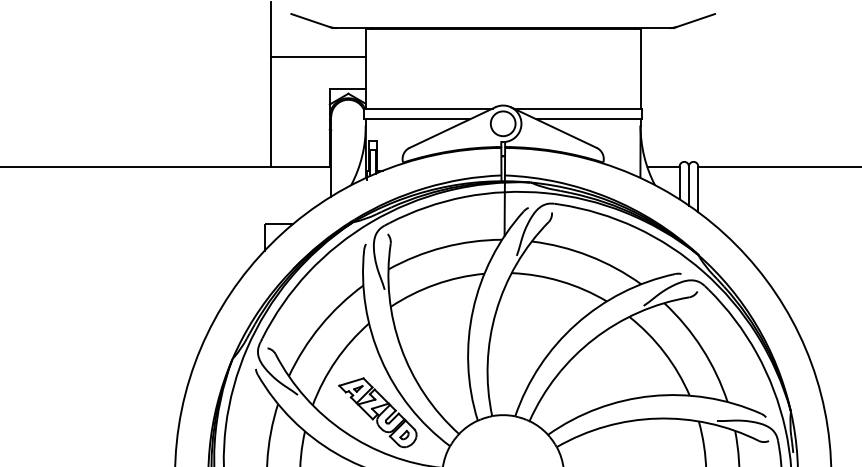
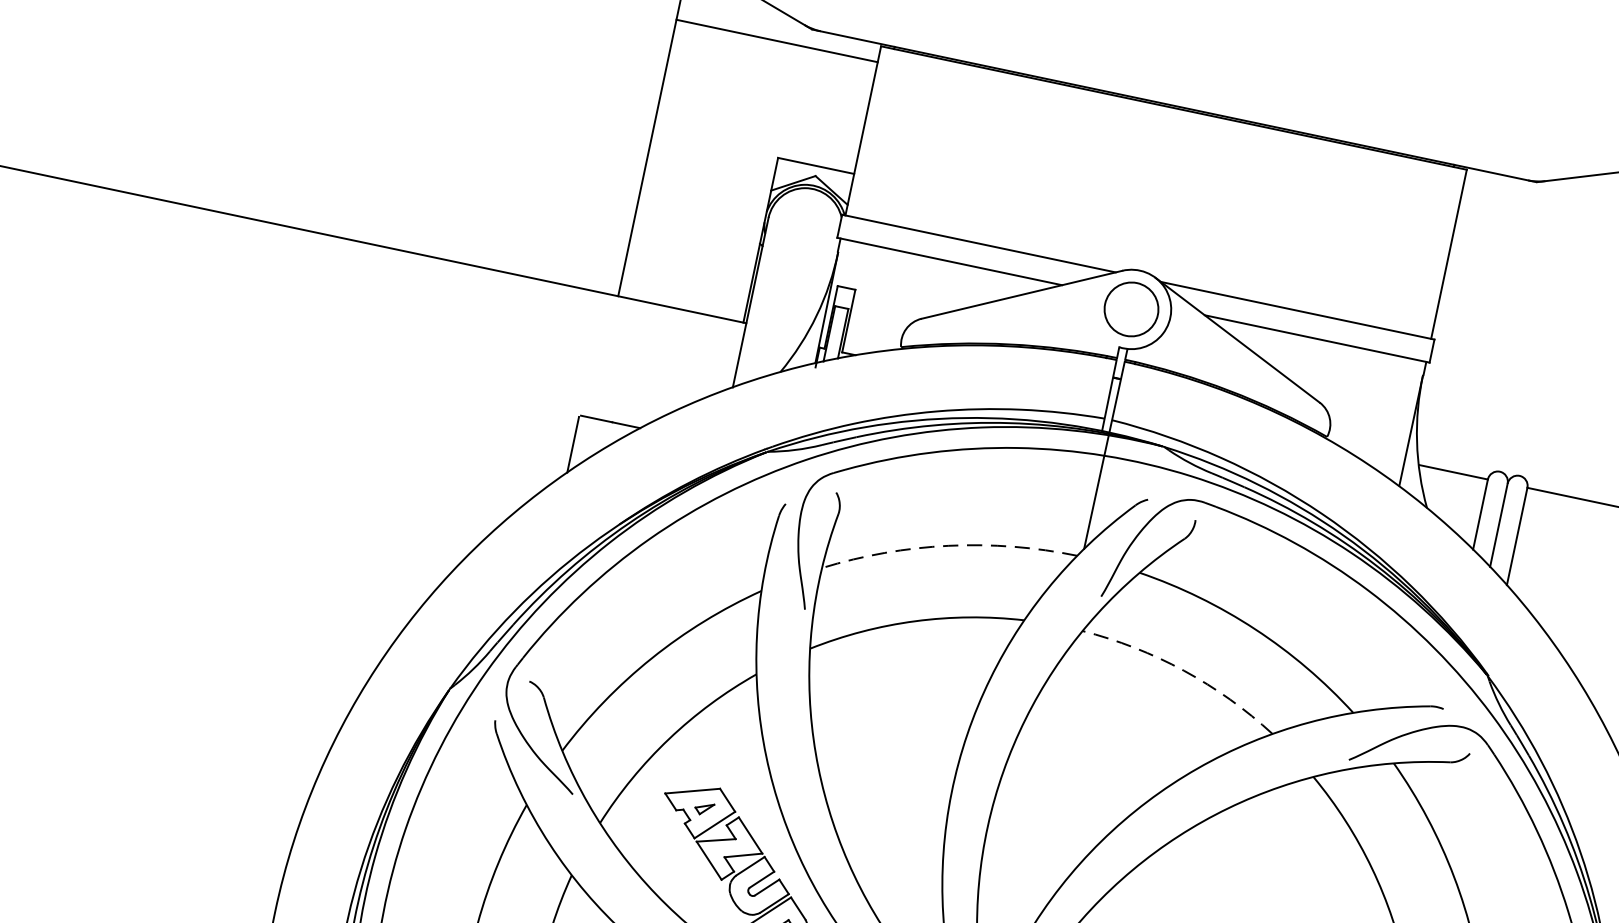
line: (318, 56) -> (777, 40), moved
arc: (443, 247) -> (948, 545), solid -> dashed
arc: (561, 281) -> (1184, 671), solid -> dashed

